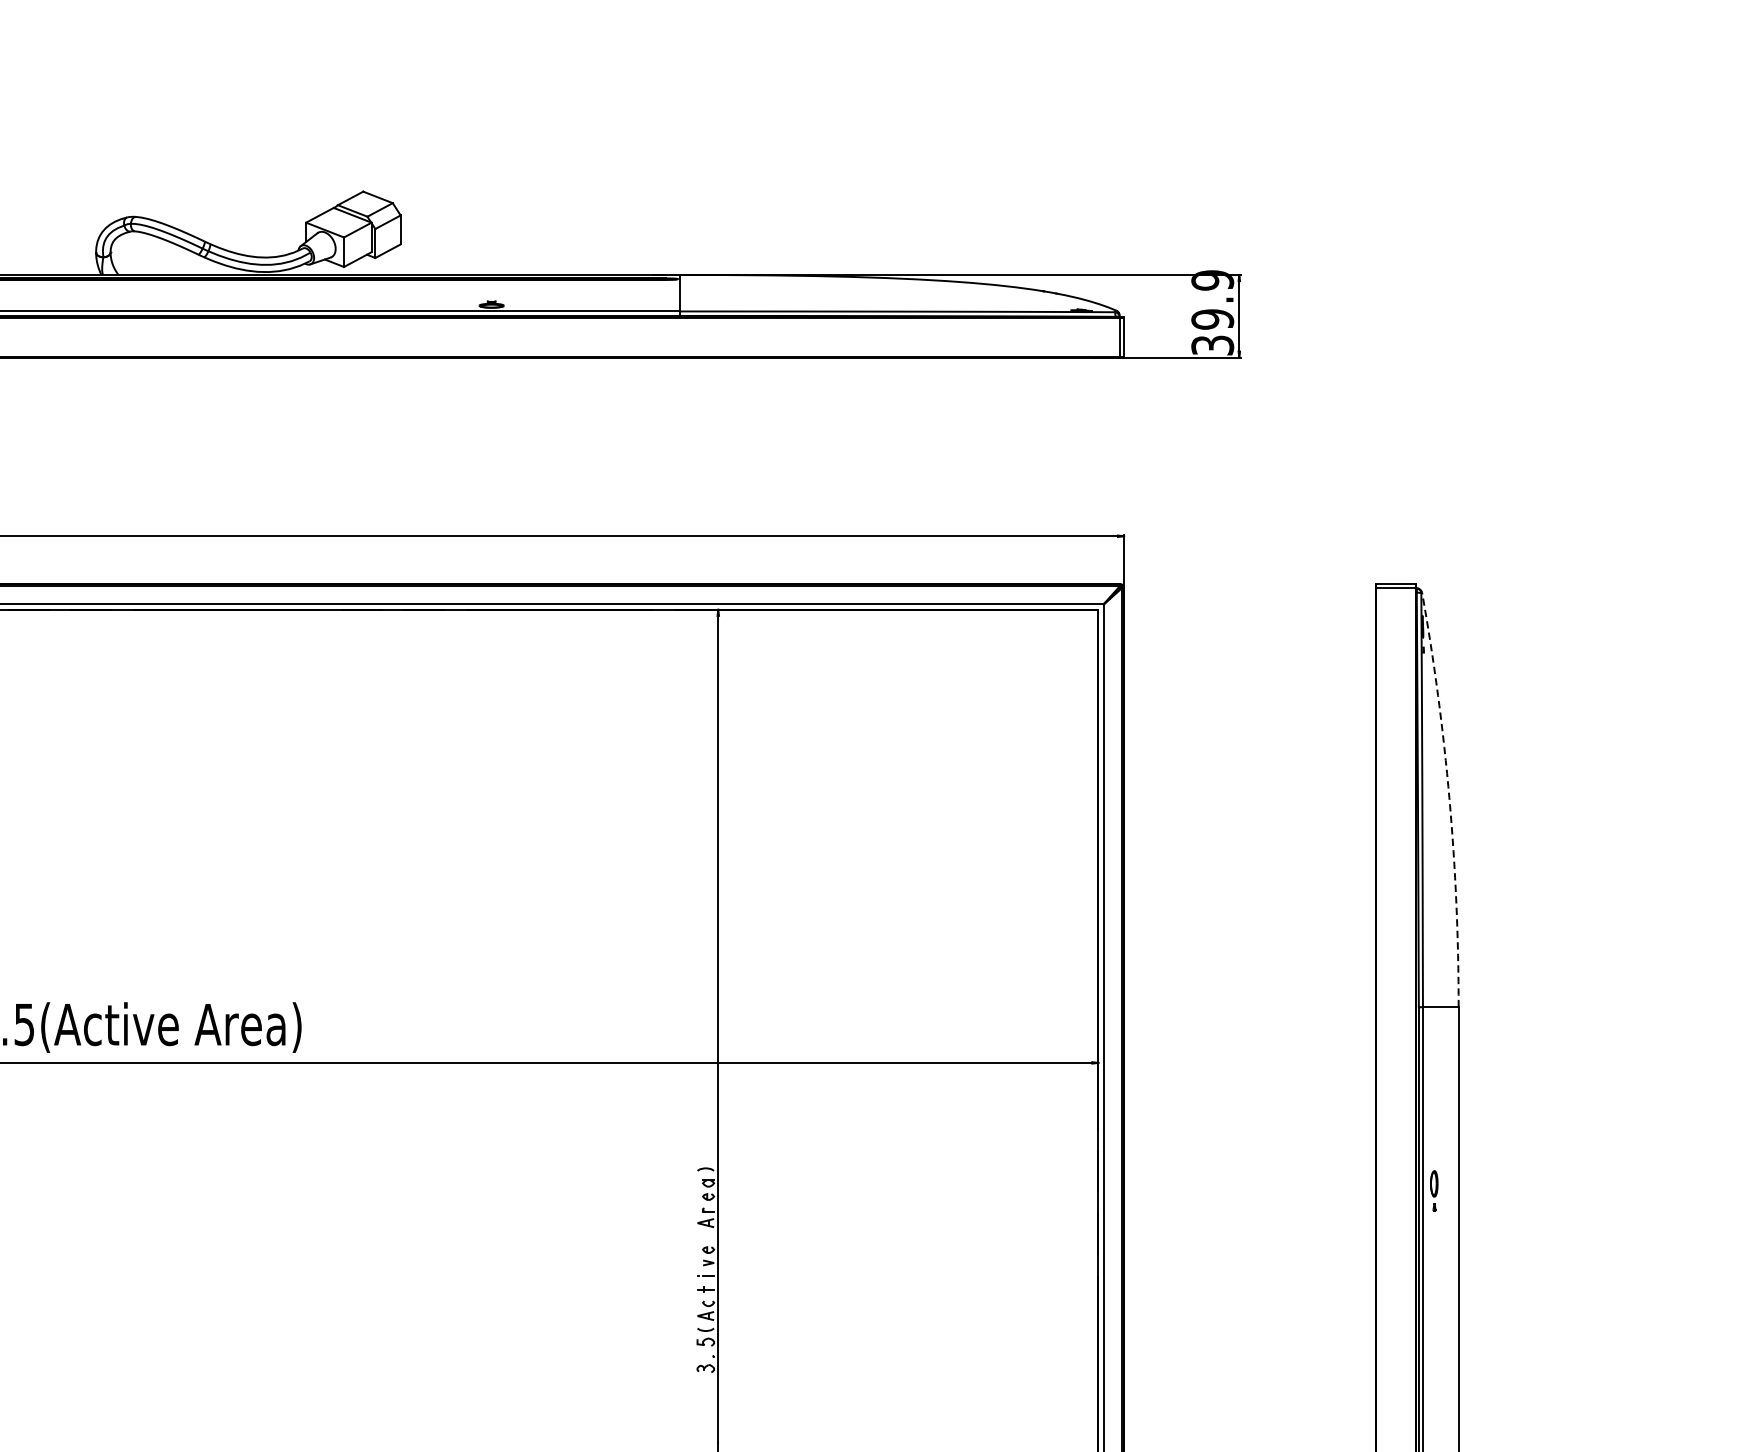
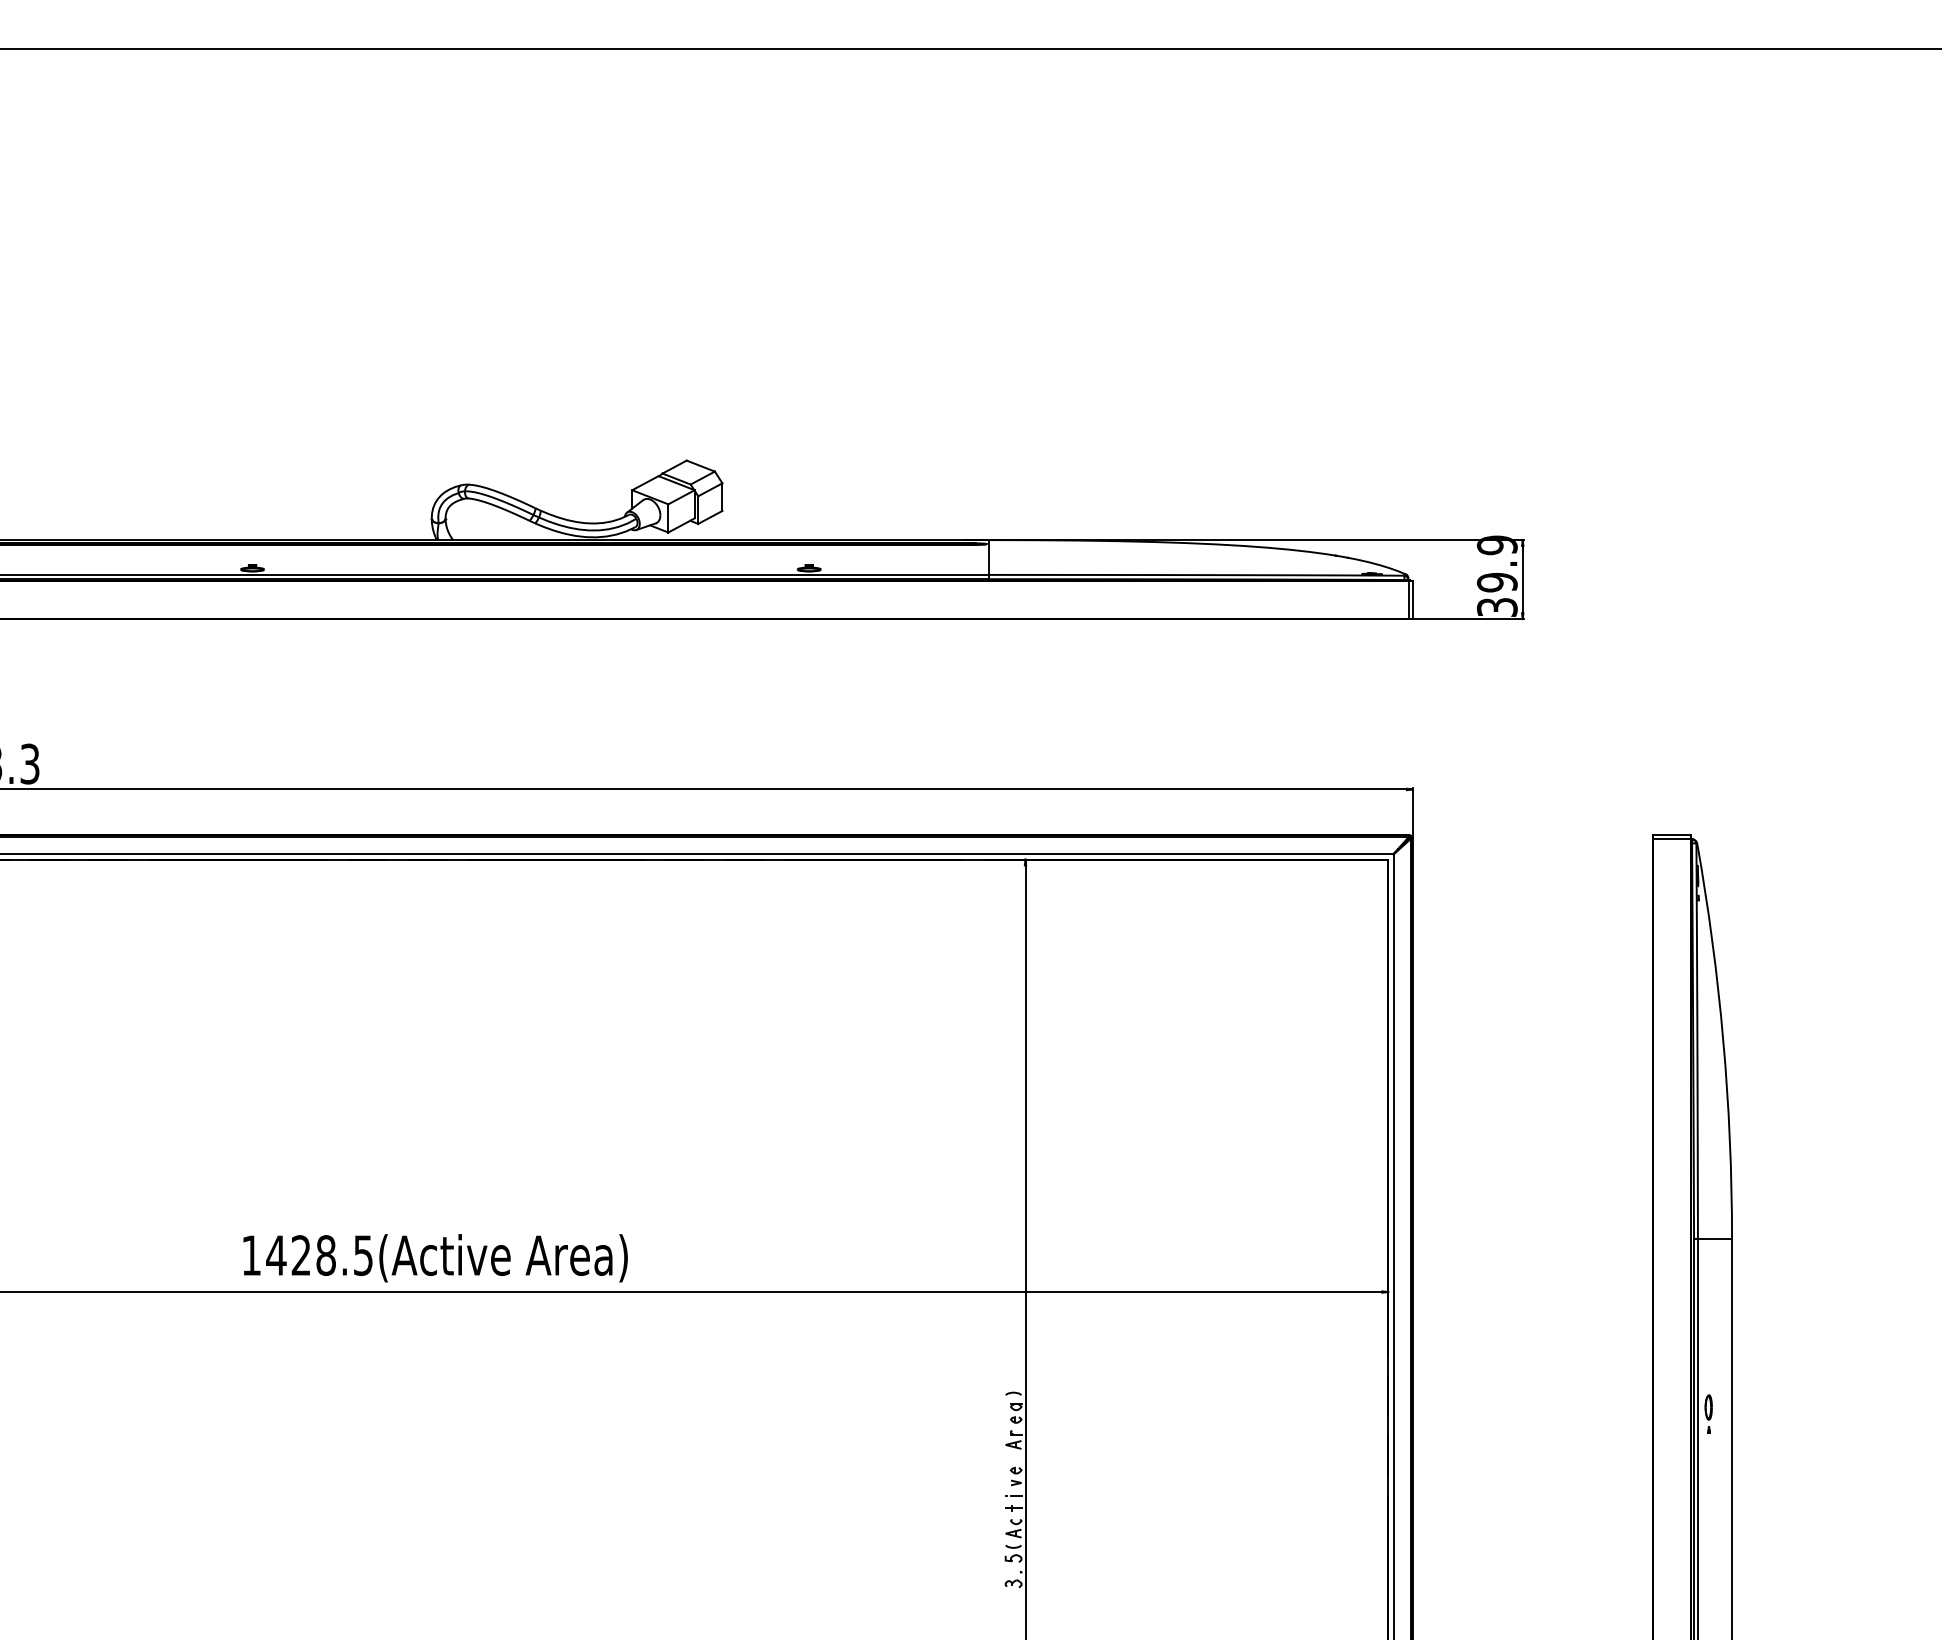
arc: (1449, 799) -> (1723, 1040), dashed -> solid

